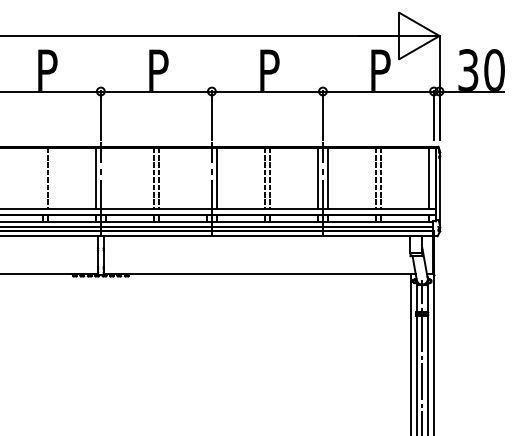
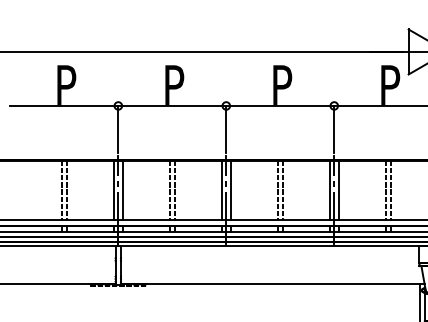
line: (42, 178) -> (61, 190), added
line: (105, 178) -> (122, 190), added
line: (207, 178) -> (222, 190), added

